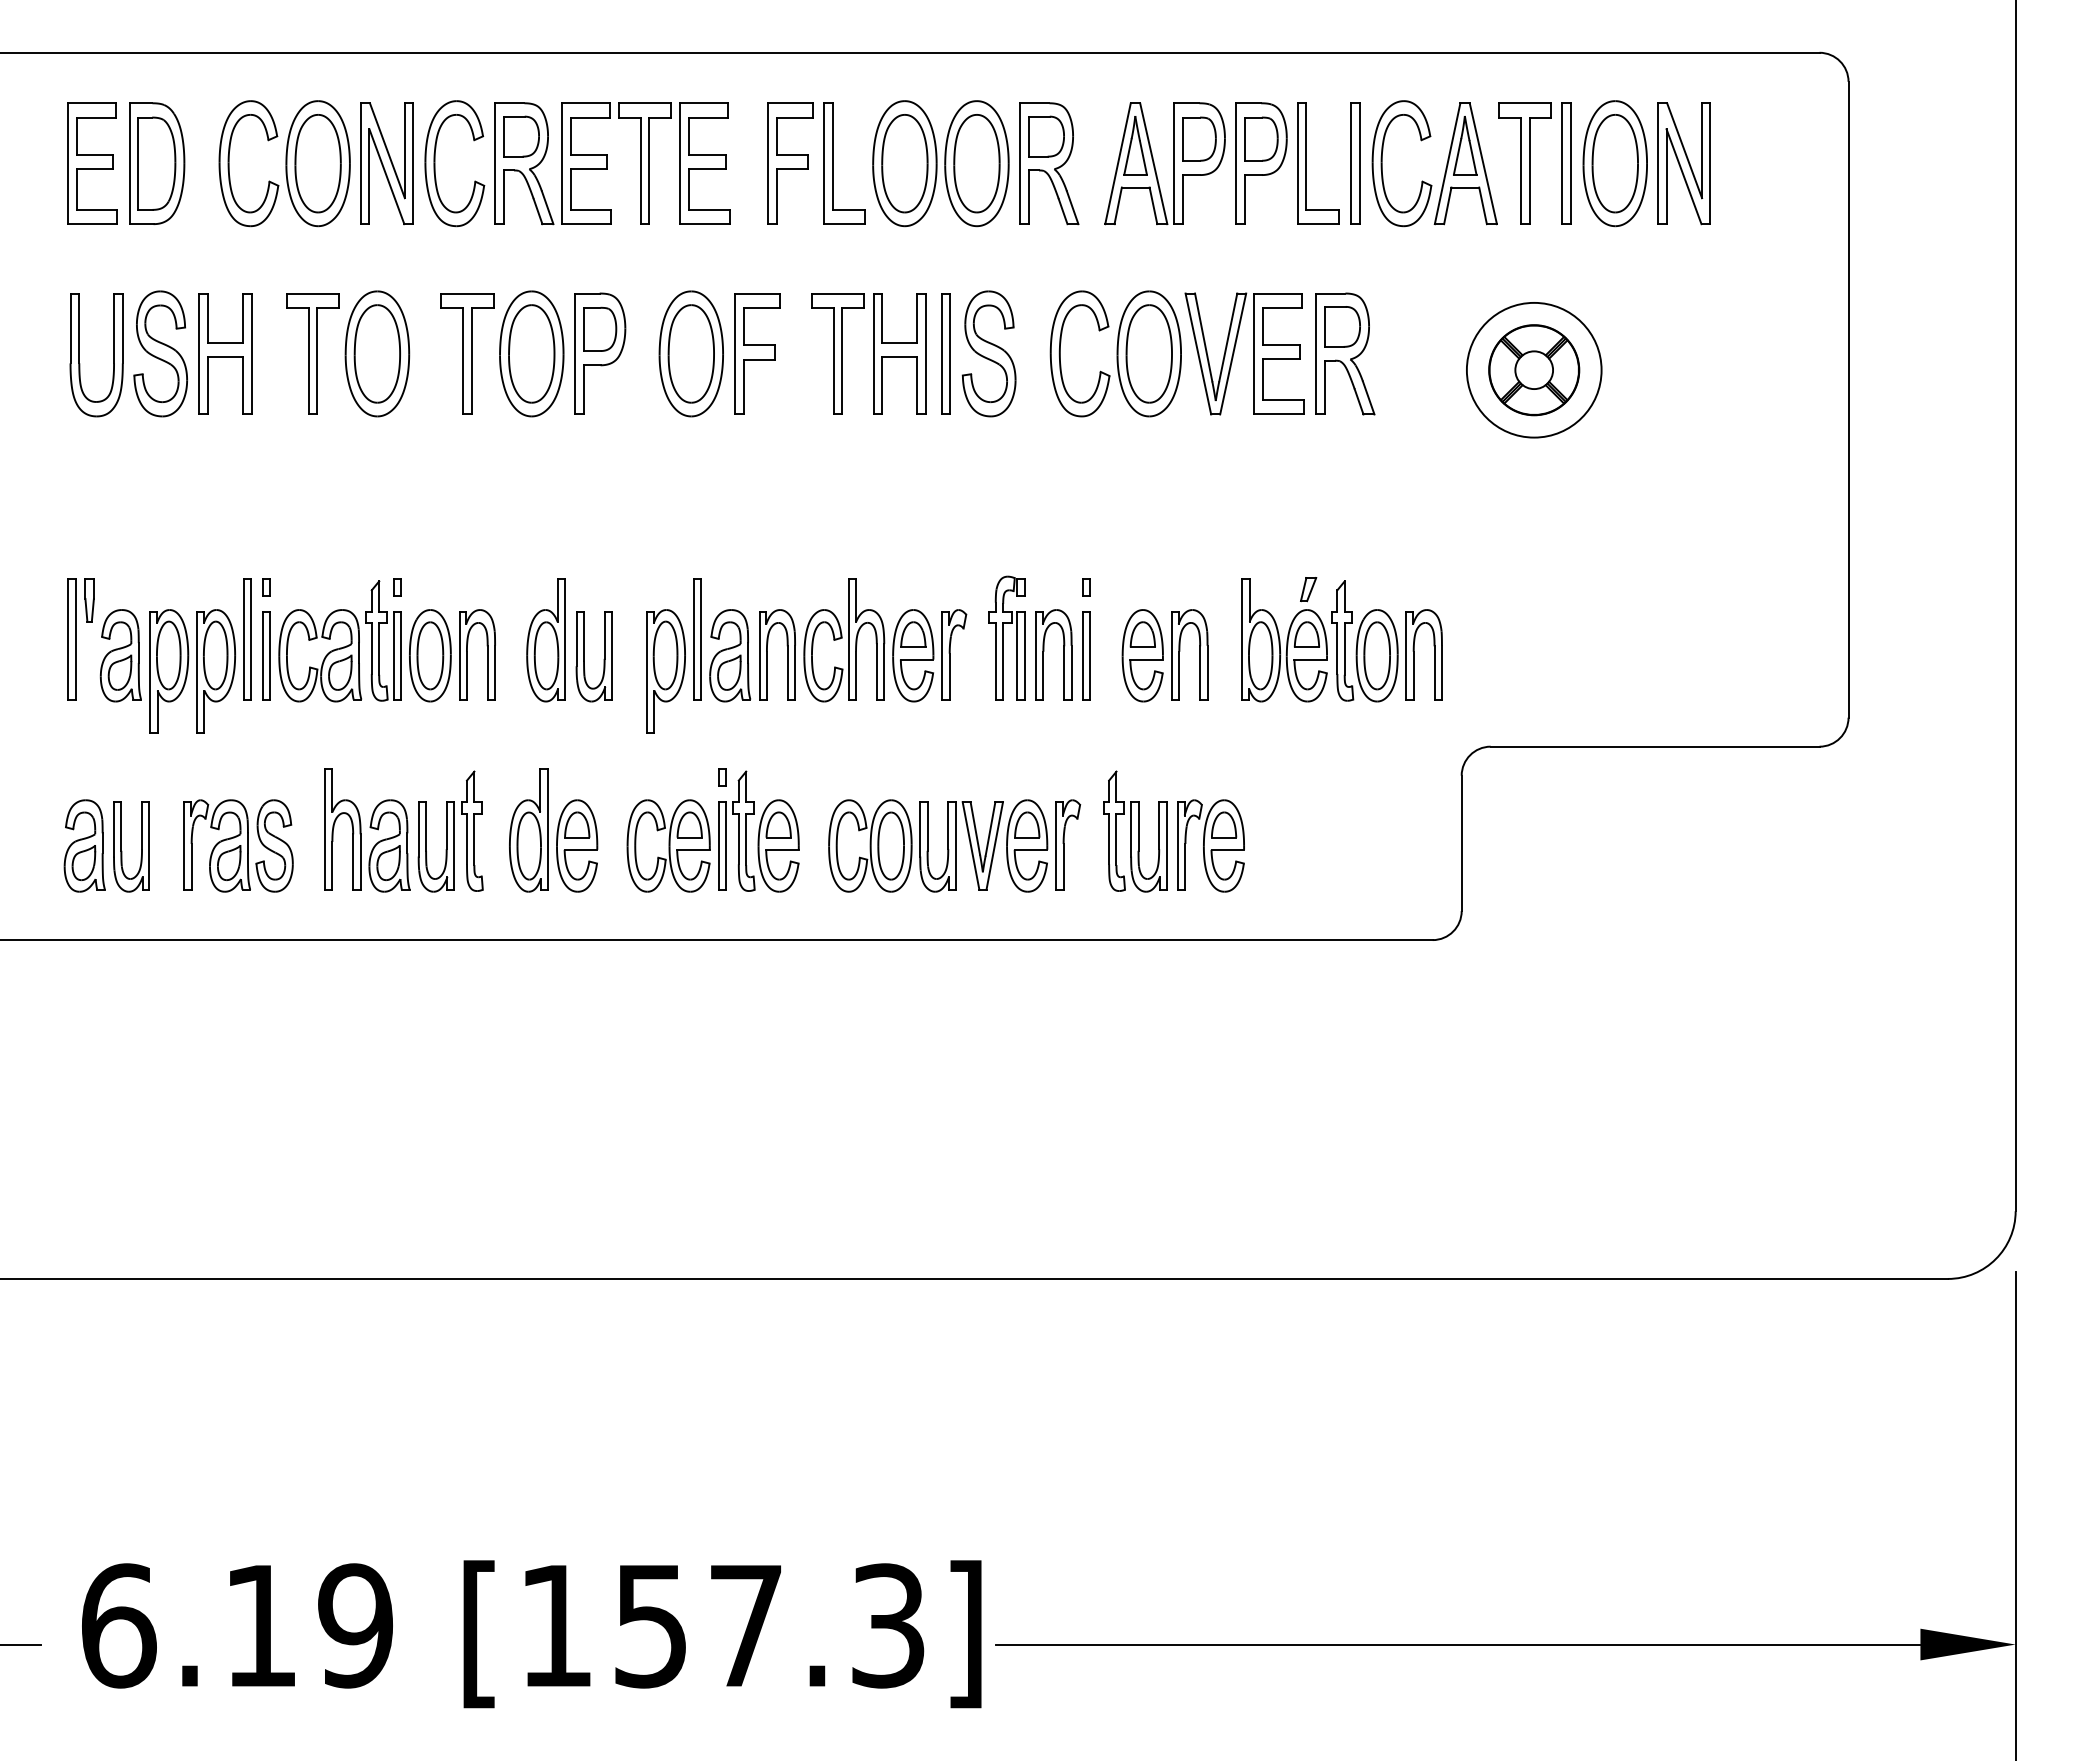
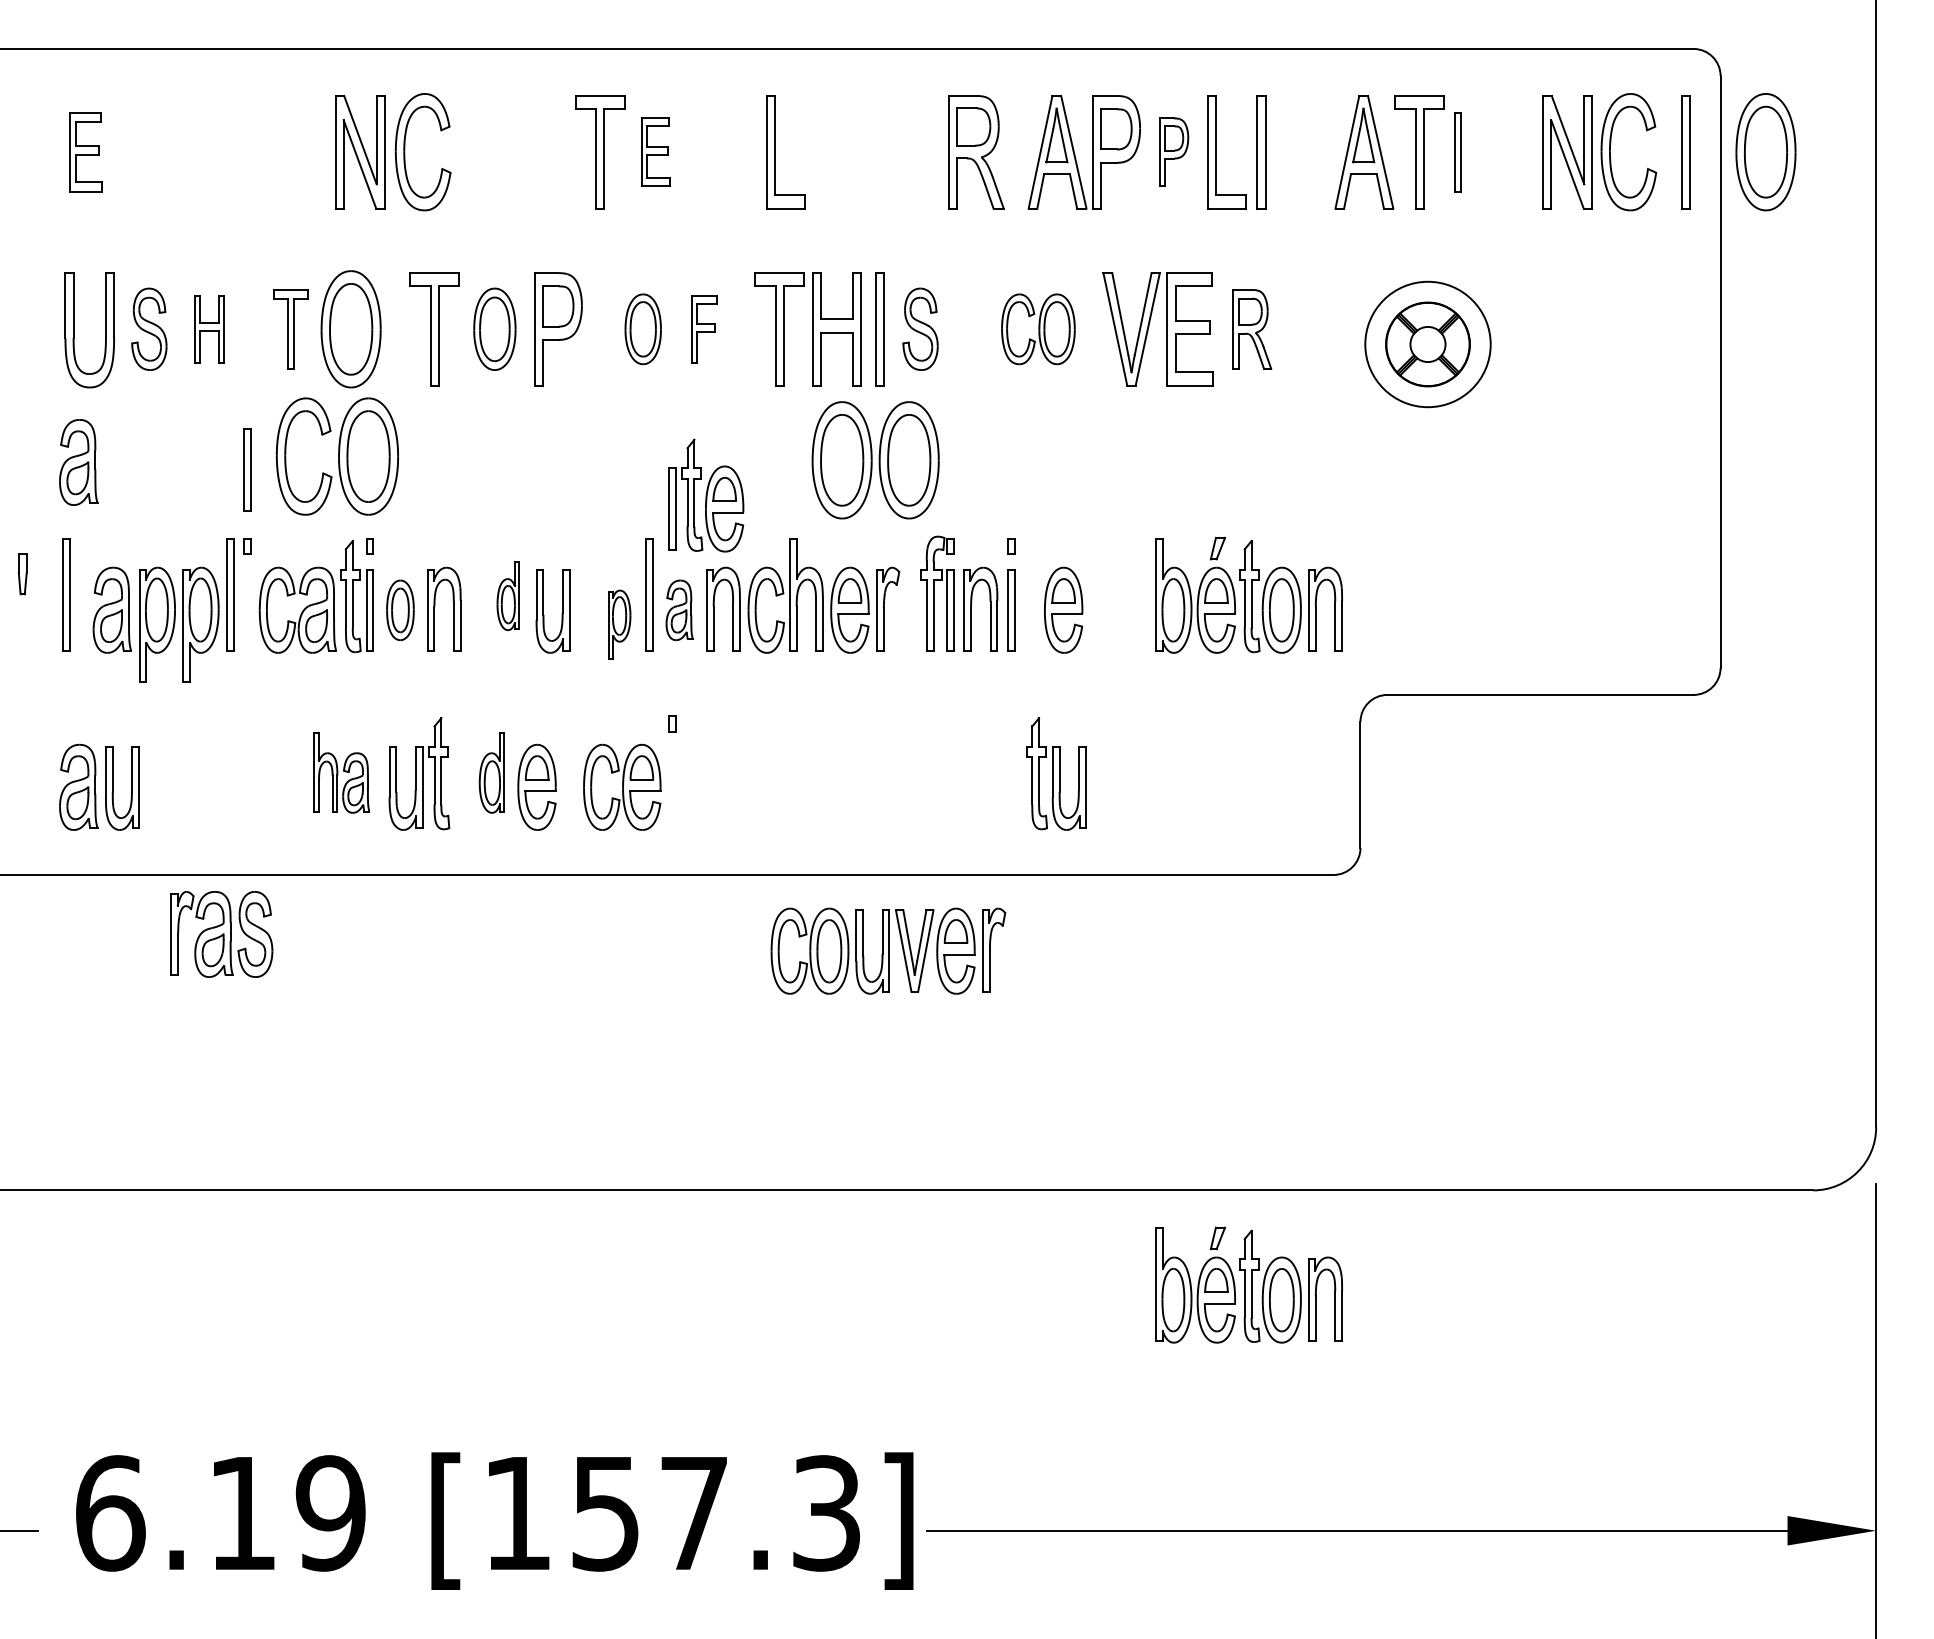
part: (92, 163) -> (85, 152), size x0.7
part: (157, 163) -> (146, 152), removed
part: (284, 163) -> (337, 456), moved
part: (561, 163) -> (522, 152), removed
part: (704, 163) -> (655, 152), size x0.6
part: (790, 163) -> (735, 152), removed
part: (940, 163) -> (875, 460), moved
part: (1261, 163) -> (1174, 152), size x0.6
part: (1382, 163) -> (1610, 152), moved
part: (1566, 163) -> (1458, 152), size x0.7
part: (1614, 163) -> (1765, 152), moved
part: (1811, 163) -> (1686, 152), added
part: (160, 353) -> (149, 328), size x0.7
part: (225, 353) -> (209, 328), size x0.6
part: (312, 353) -> (290, 328), size x0.7
part: (531, 353) -> (494, 328), size x0.7
part: (690, 353) -> (642, 328), size x0.6
part: (757, 353) -> (704, 328), size x0.6
part: (988, 353) -> (919, 328), size x0.7
part: (1115, 353) -> (1038, 328), size x0.6
part: (1345, 353) -> (1252, 328), size x0.7
part: (84, 496) -> (78, 462), added
part: (89, 600) -> (22, 574), moved
part: (545, 640) -> (507, 596), size x0.6
part: (1180, 651) -> (1098, 606), removed
part: (266, 655) -> (247, 469), moved
part: (430, 655) -> (400, 610), size x0.7
part: (730, 655) -> (679, 610), size x0.7
part: (665, 671) -> (619, 624), size x0.6
part: (367, 830) -> (341, 772), size x0.7
part: (528, 830) -> (491, 772), size x0.7
part: (758, 831) -> (705, 495), moved
part: (238, 845) -> (221, 934), moved
part: (954, 845) -> (888, 950), moved
part: (1210, 845) -> (1126, 786), removed
part: (1341, 1380) -> (1248, 1284), added

